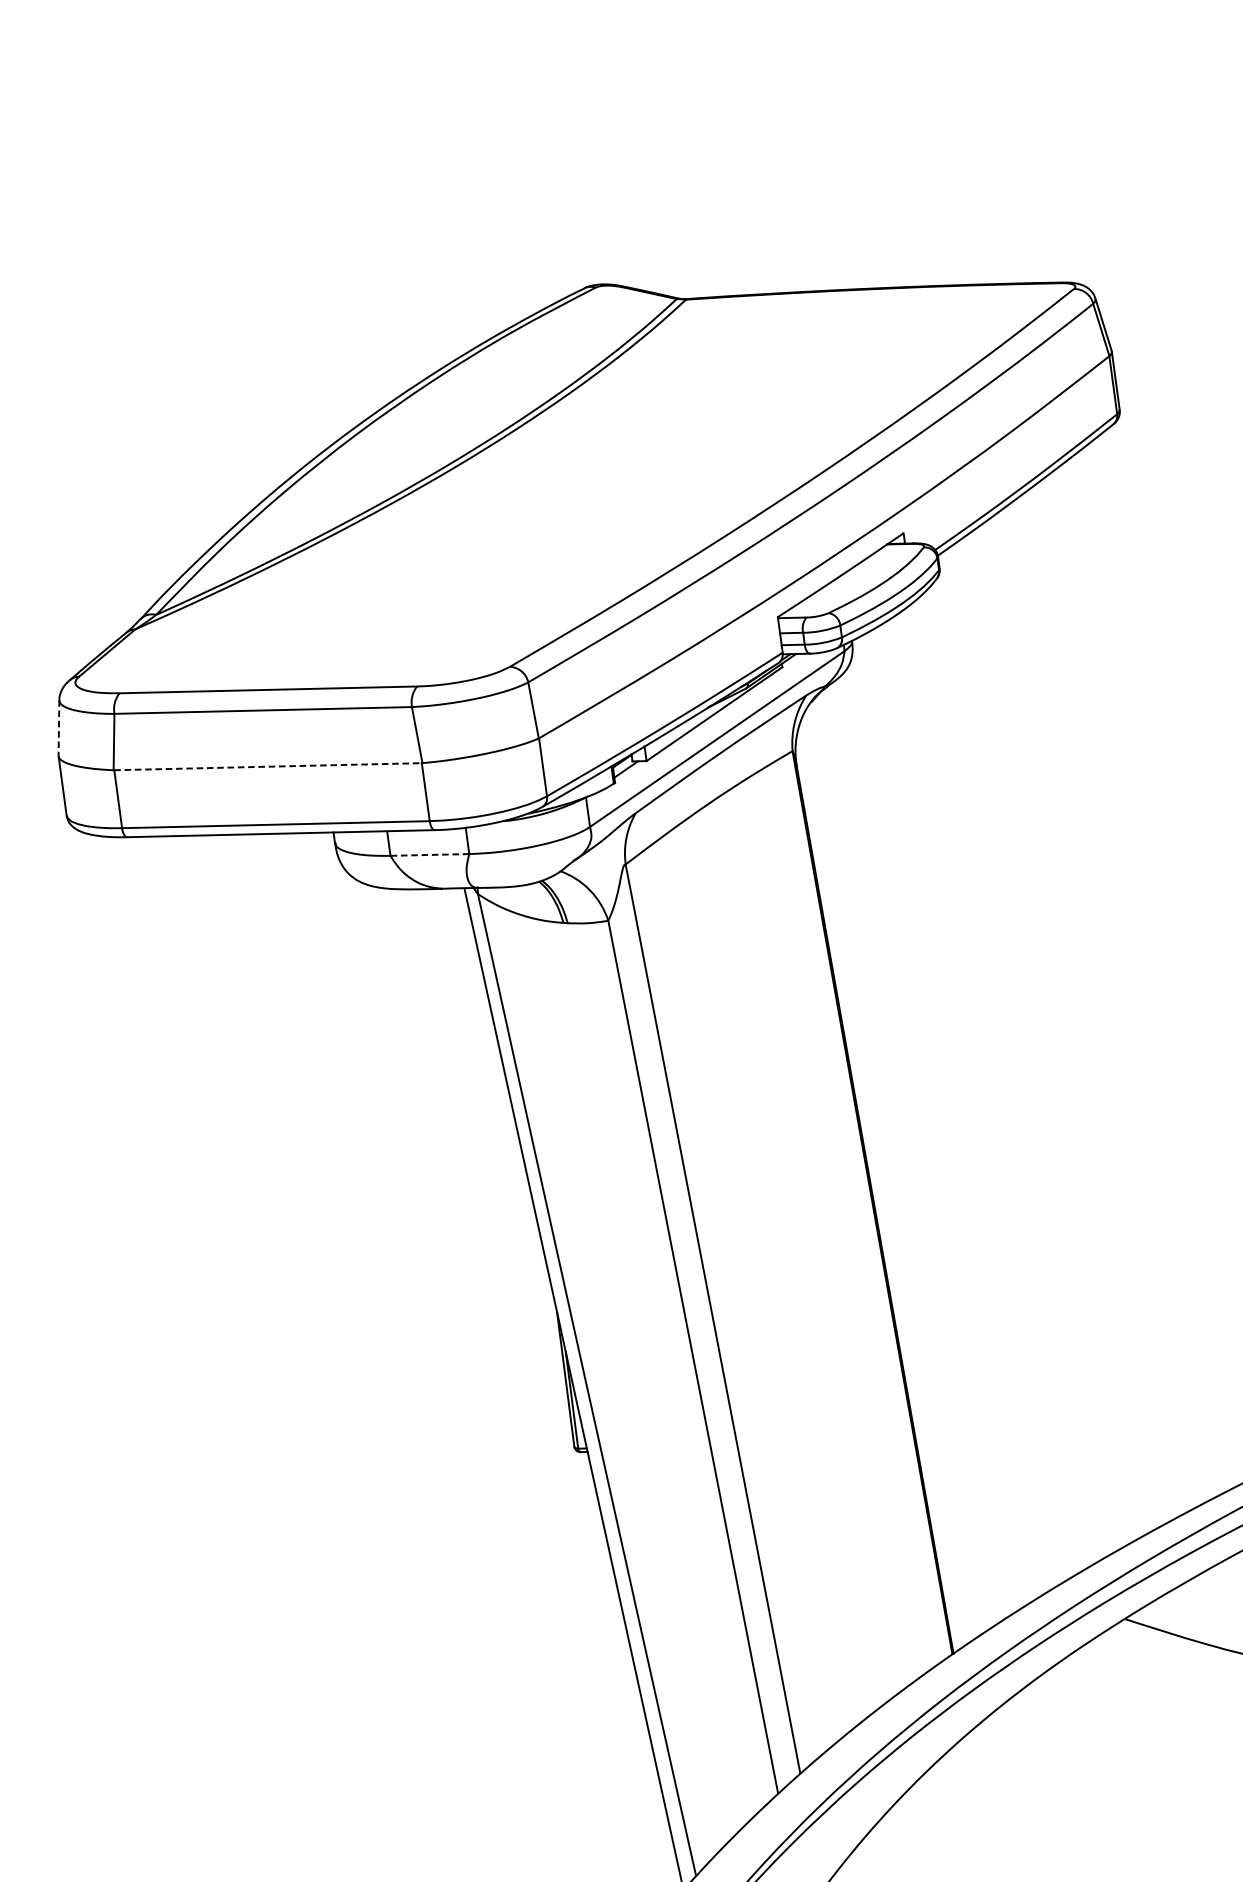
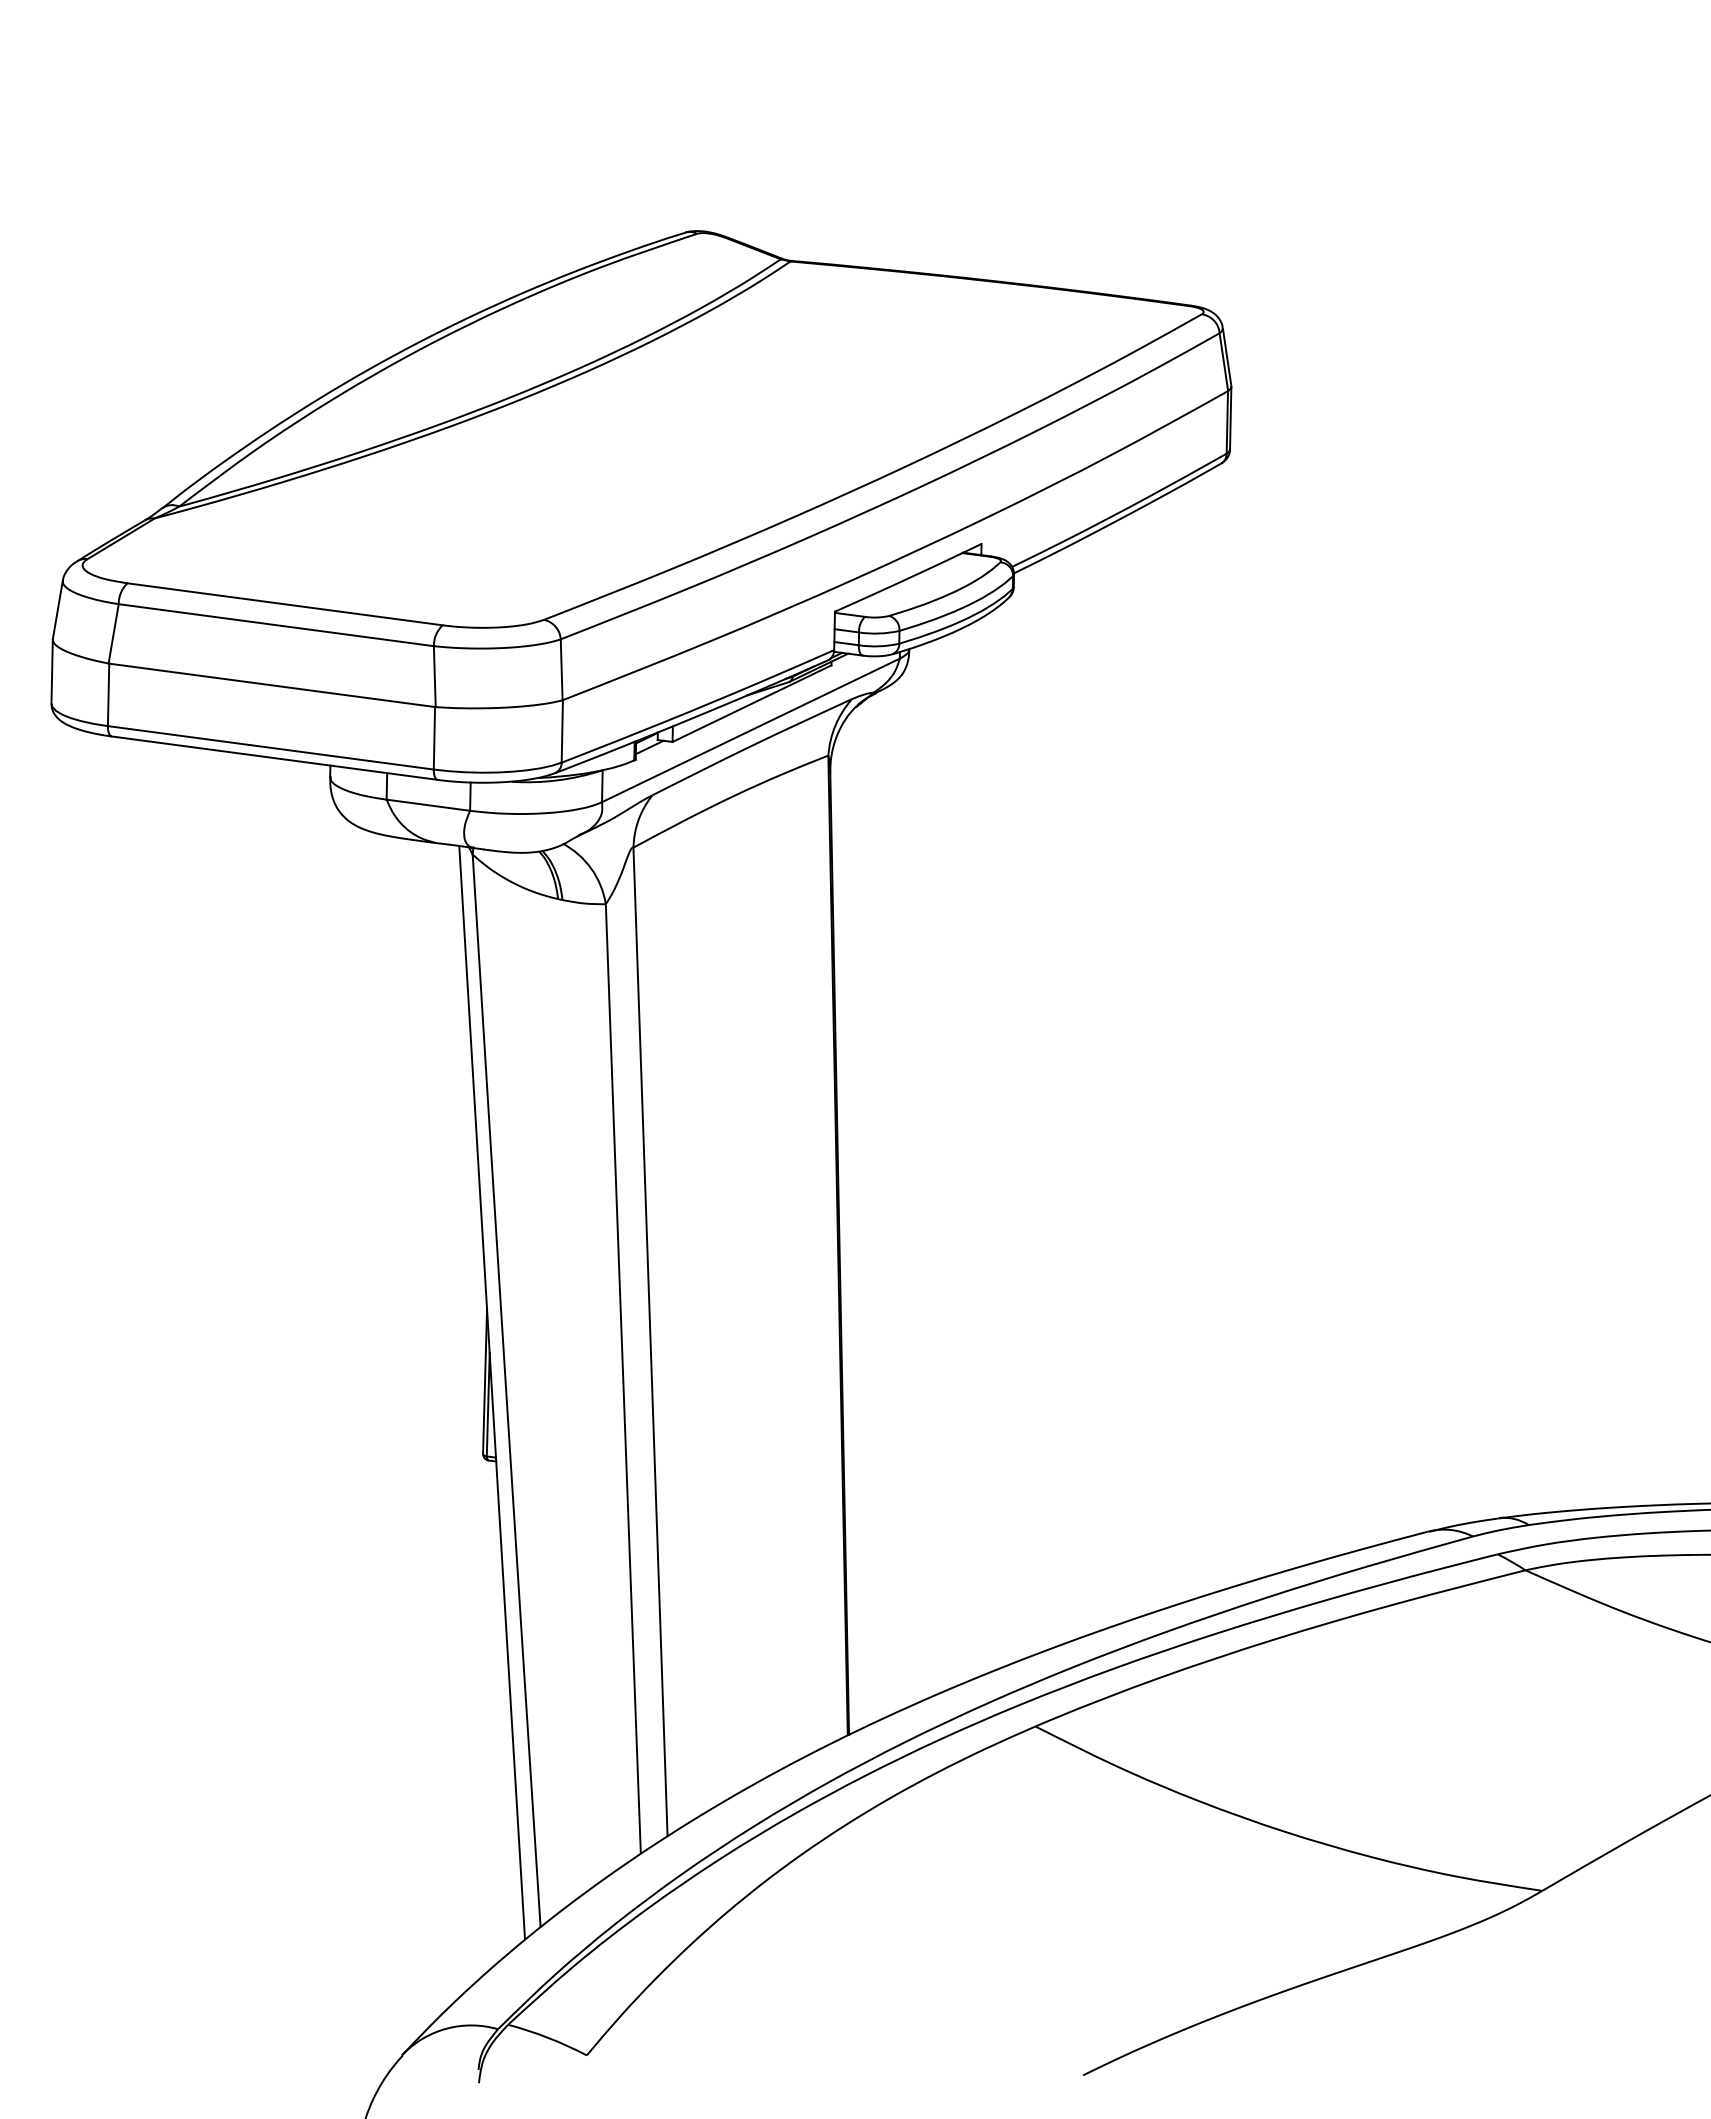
line: (58, 727) -> (57, 609), dashed -> solid
line: (268, 766) -> (272, 685), dashed -> solid
line: (429, 855) -> (427, 805), dashed -> solid

